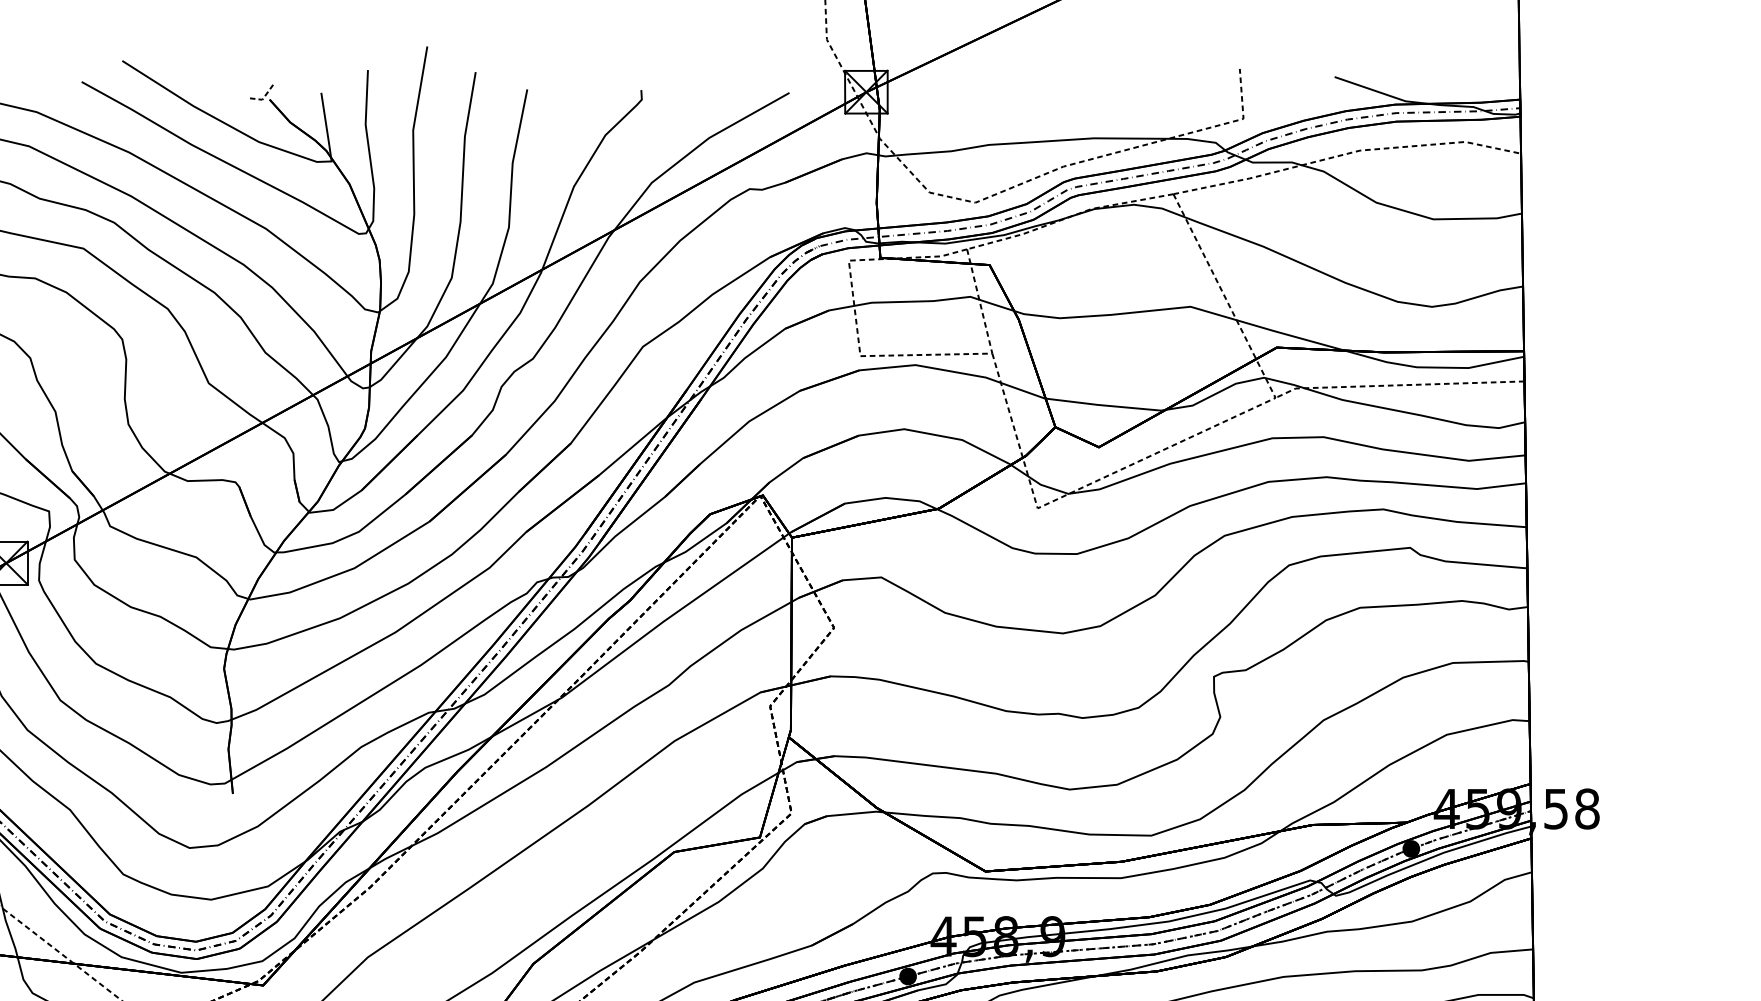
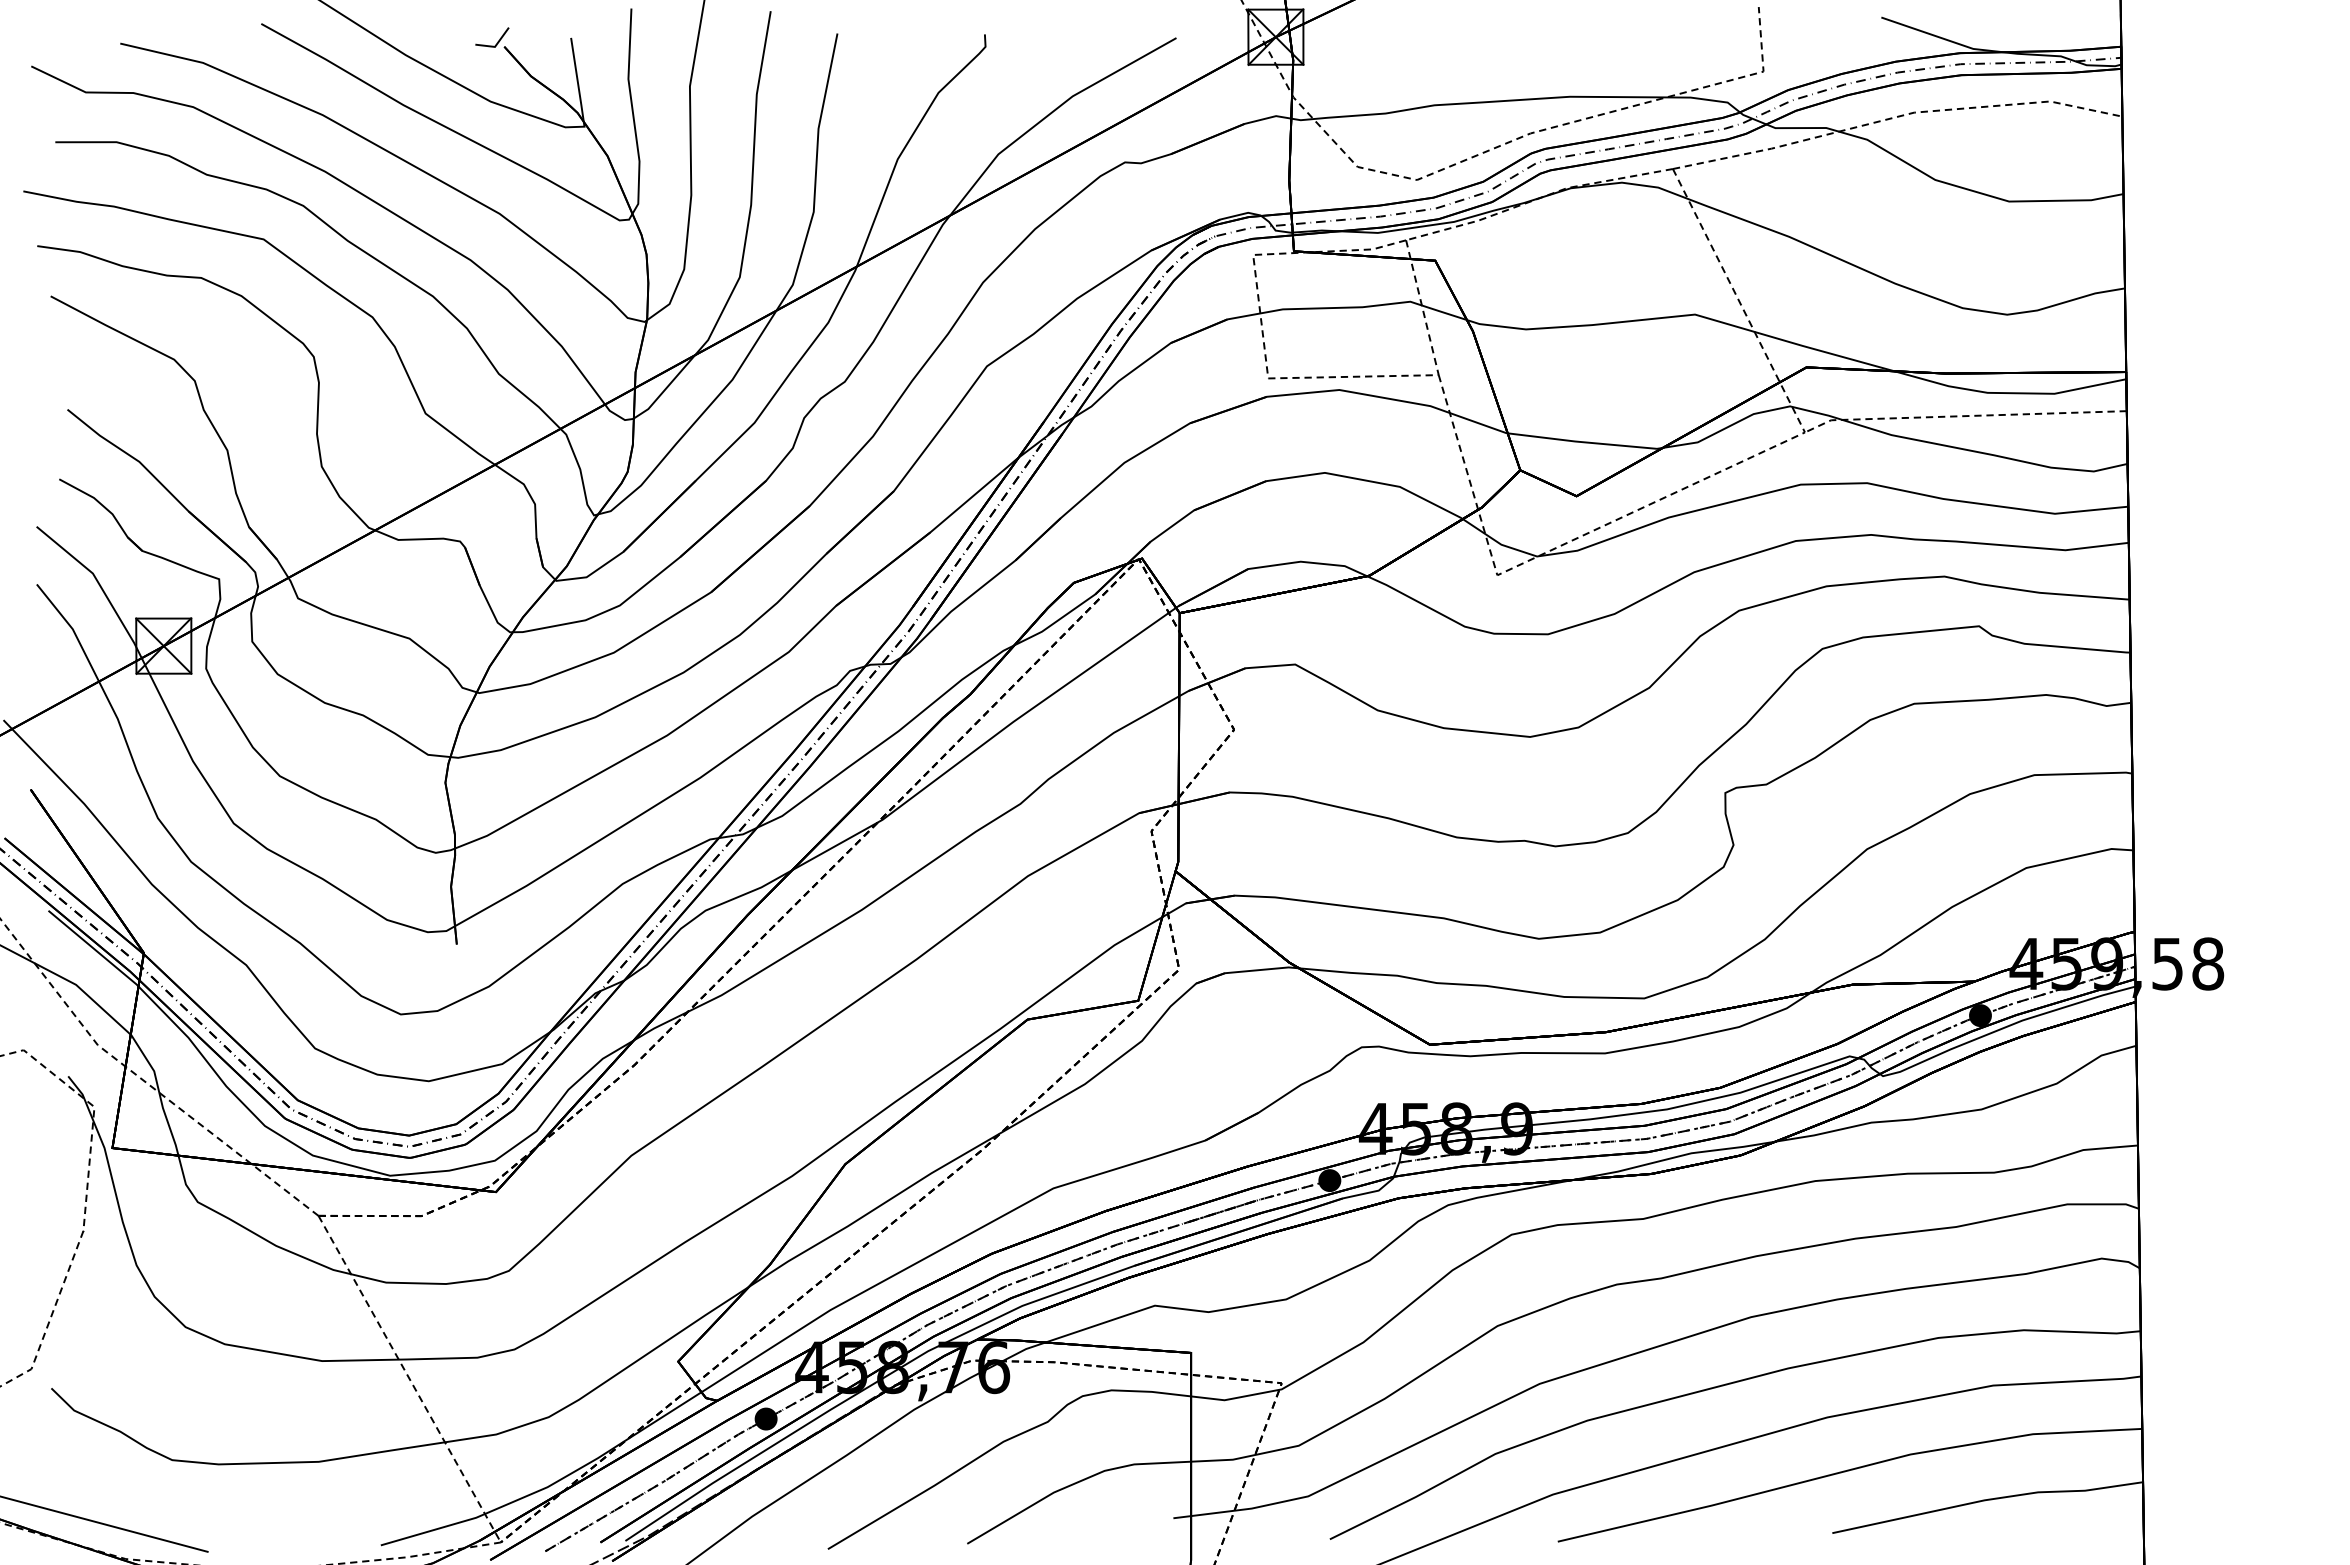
line: (262, 99) -> (495, 46), dashed -> solid

